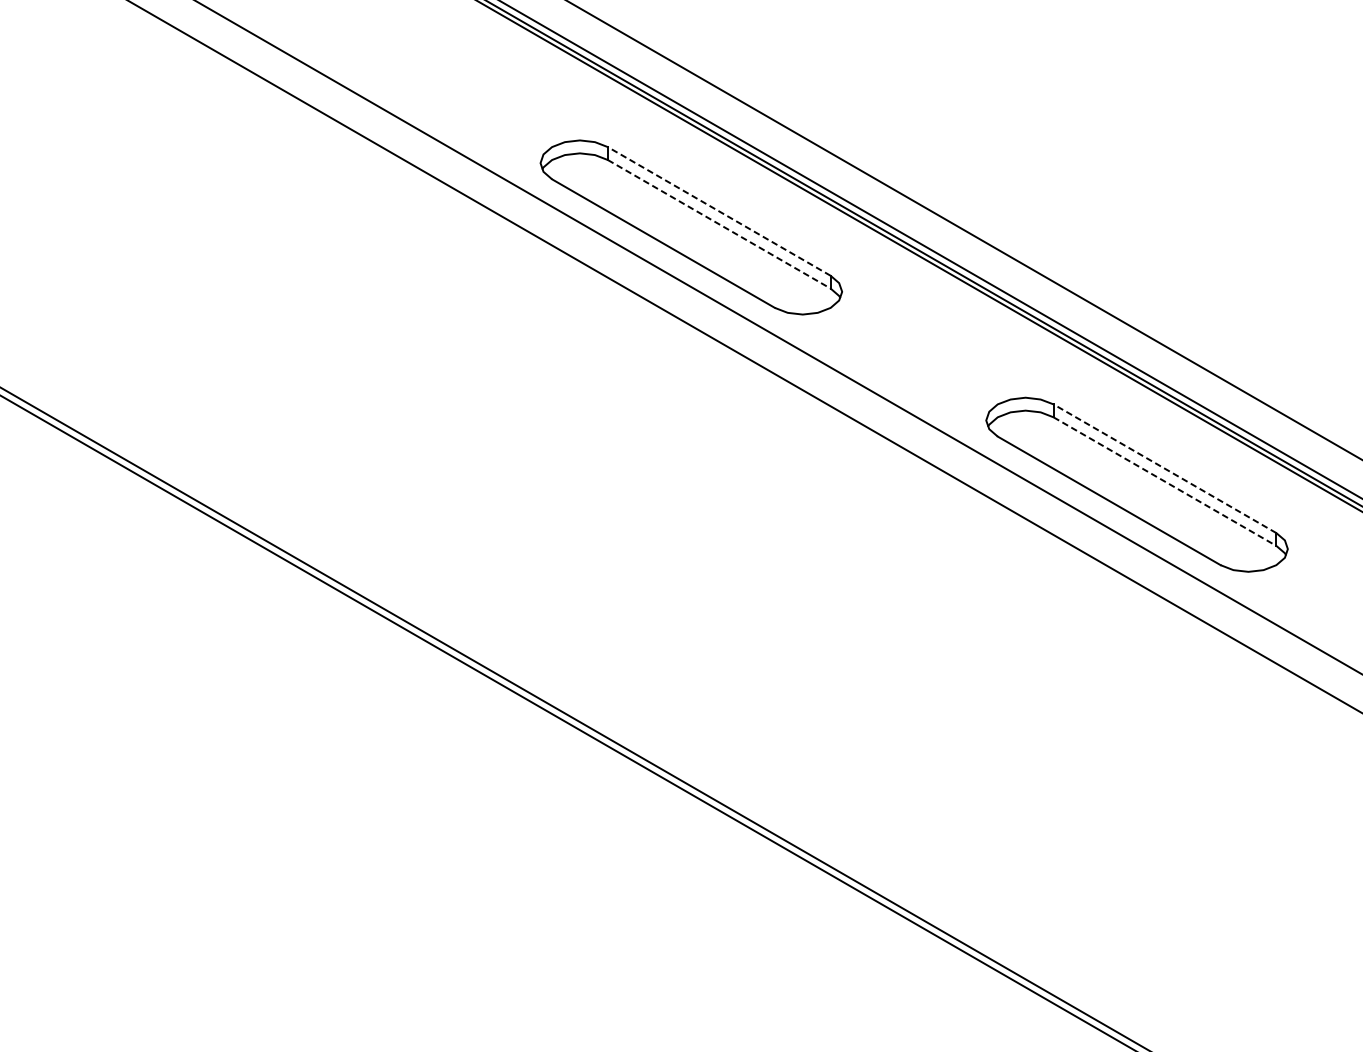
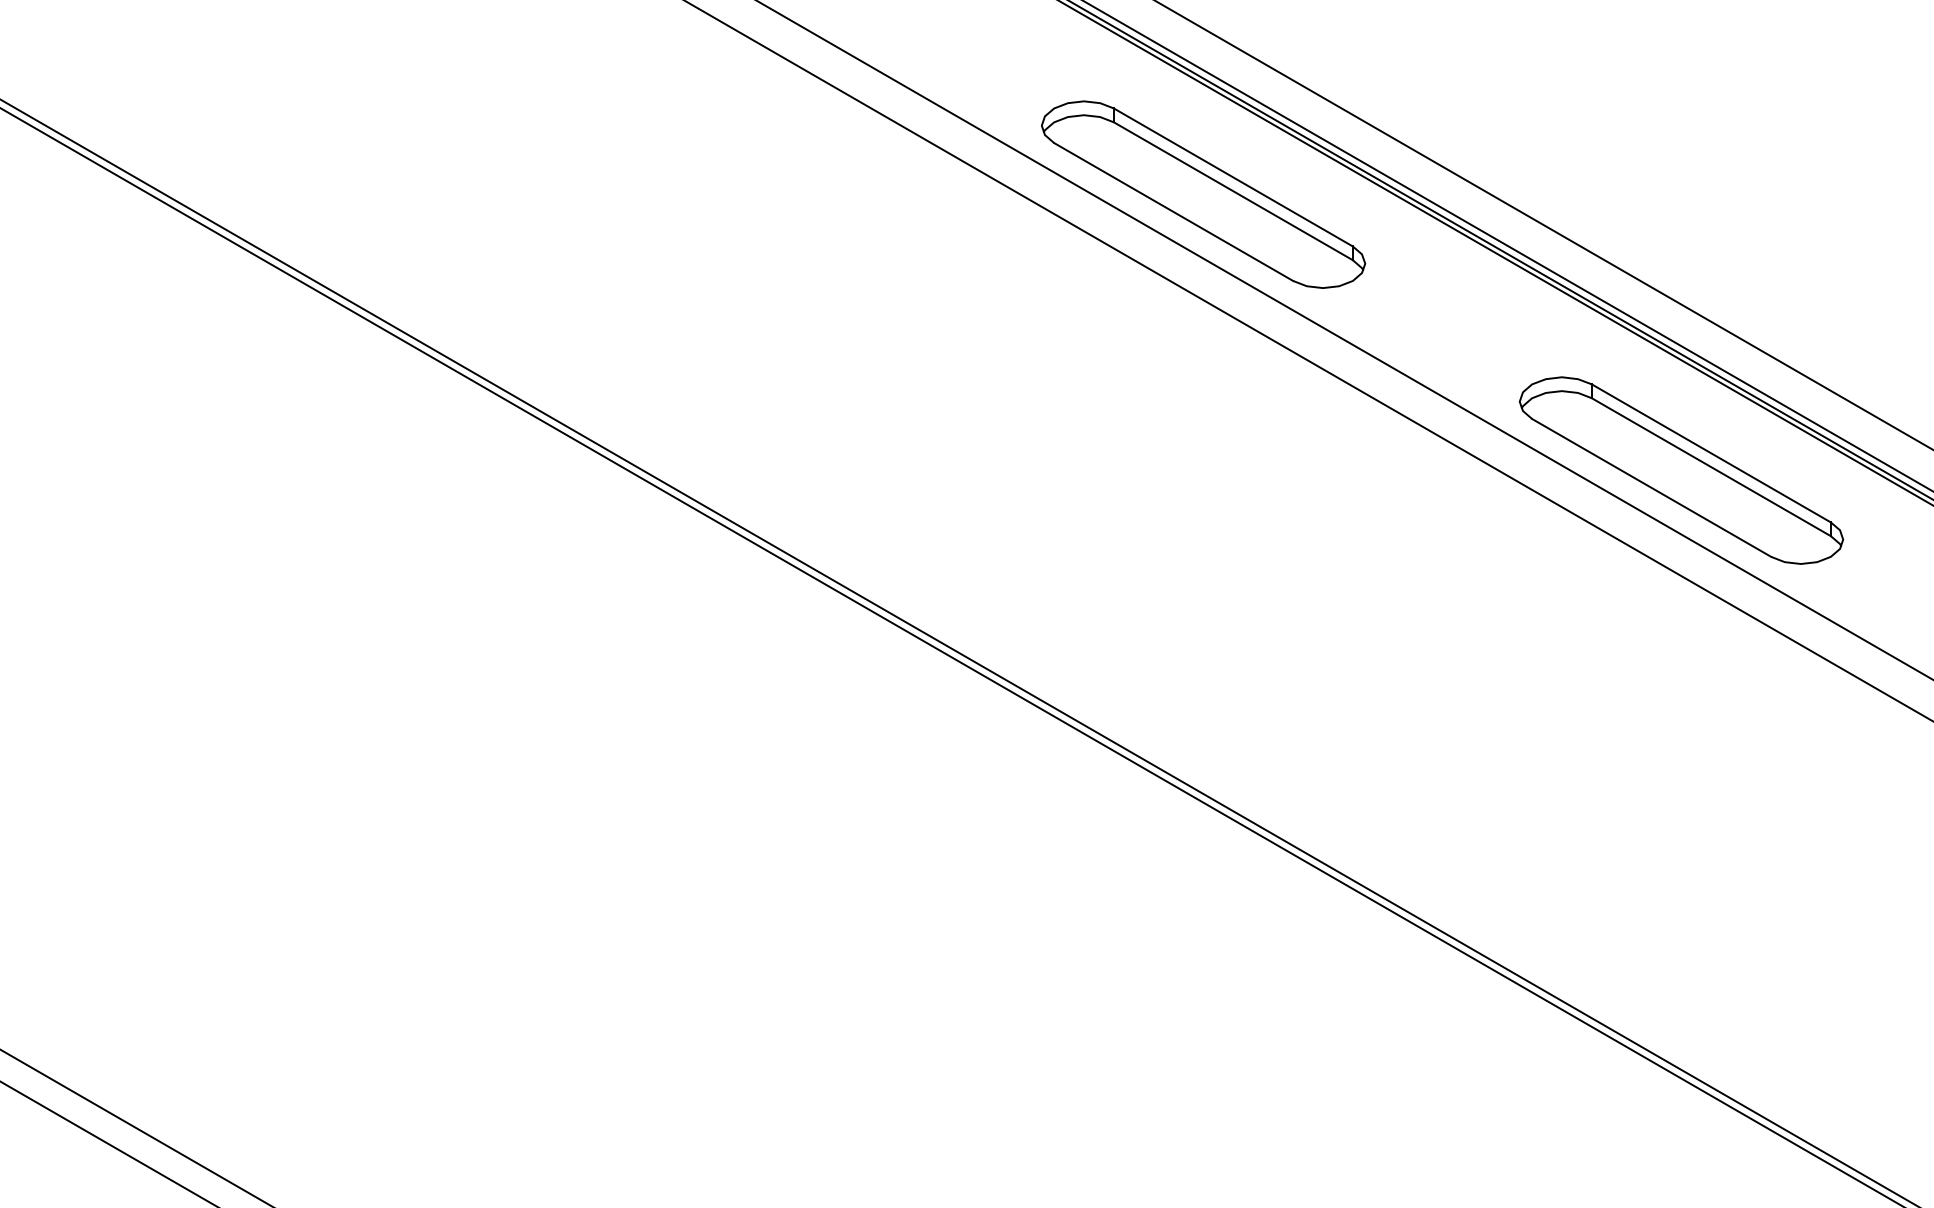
line: (719, 211) -> (1233, 177), dashed -> solid
line: (719, 224) -> (1233, 191), dashed -> solid
line: (1165, 468) -> (1711, 453), dashed -> solid
line: (1165, 481) -> (1711, 467), dashed -> solid

